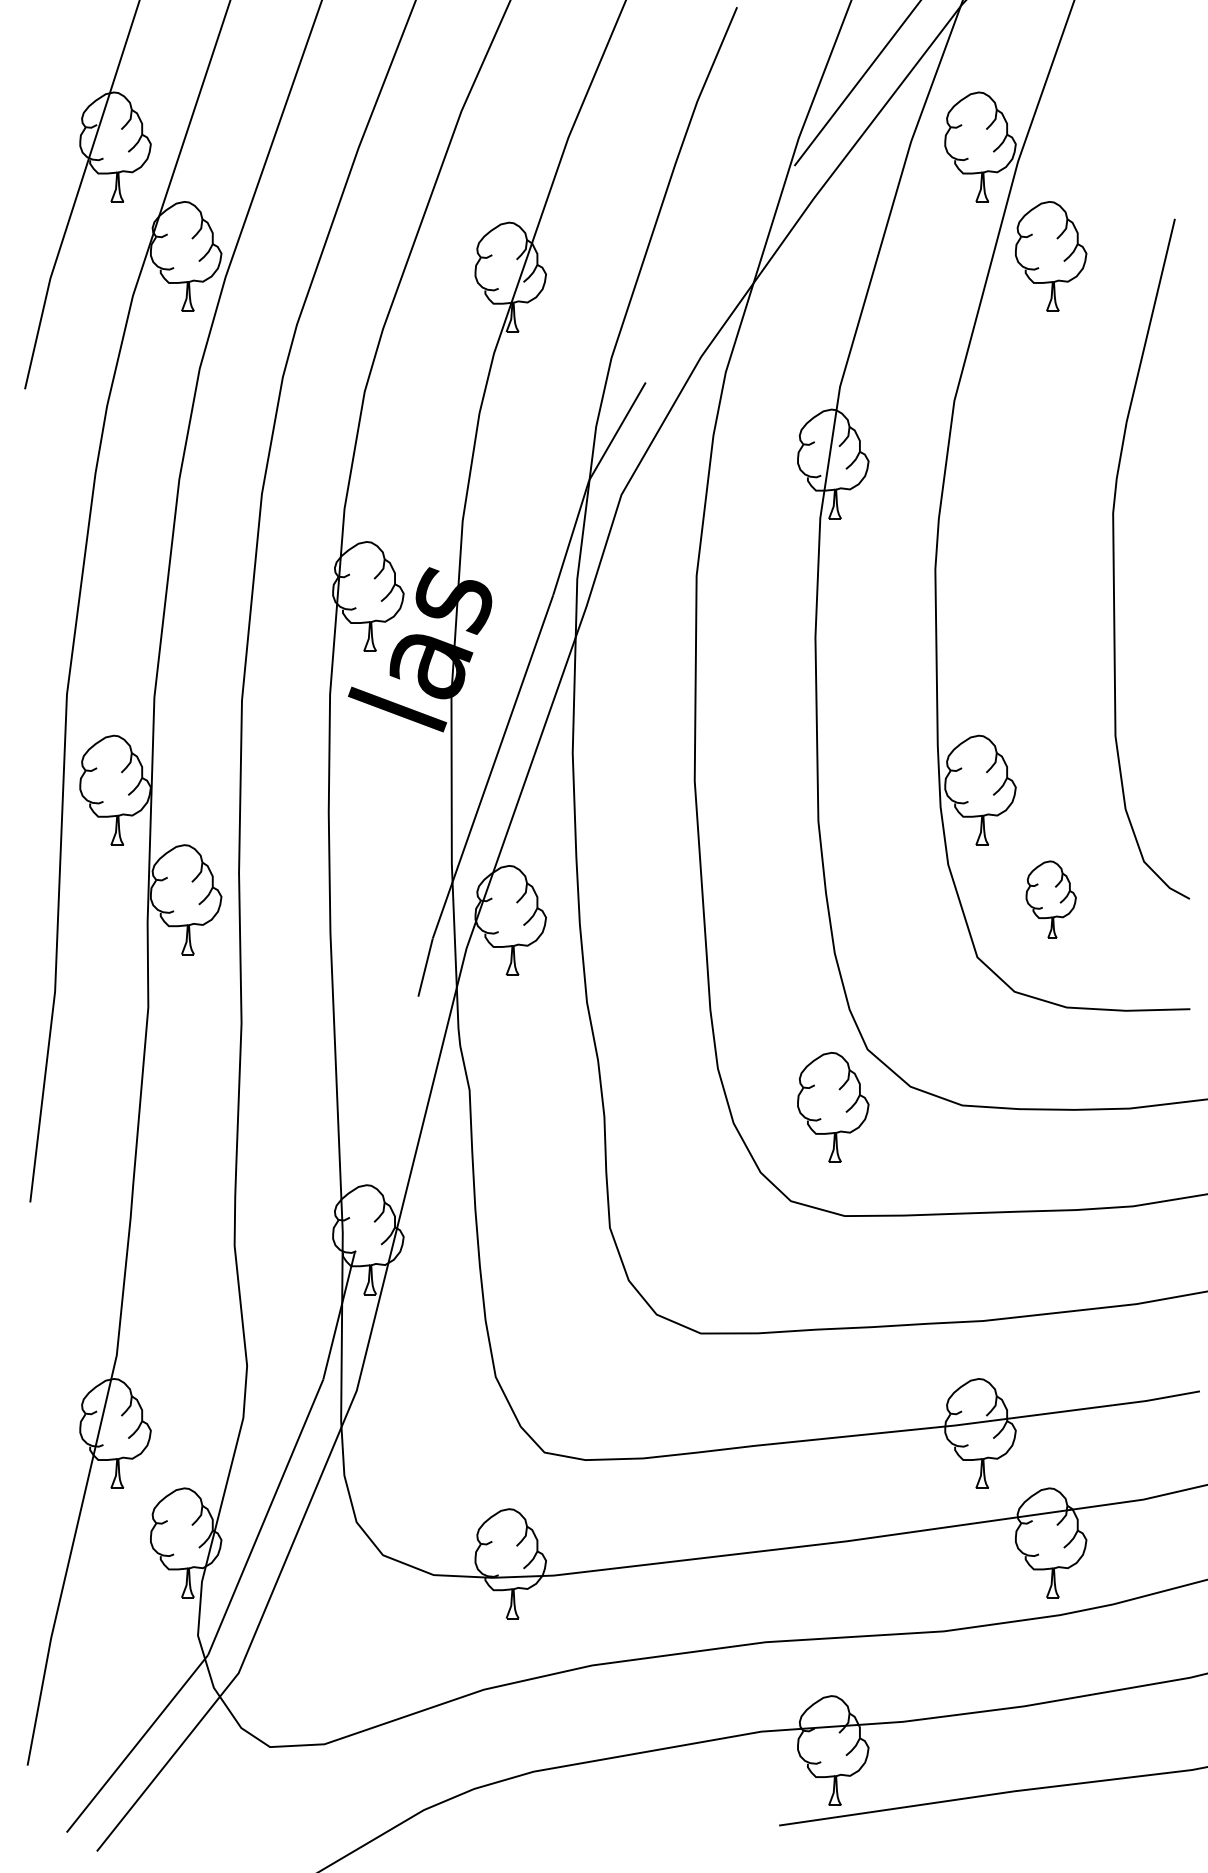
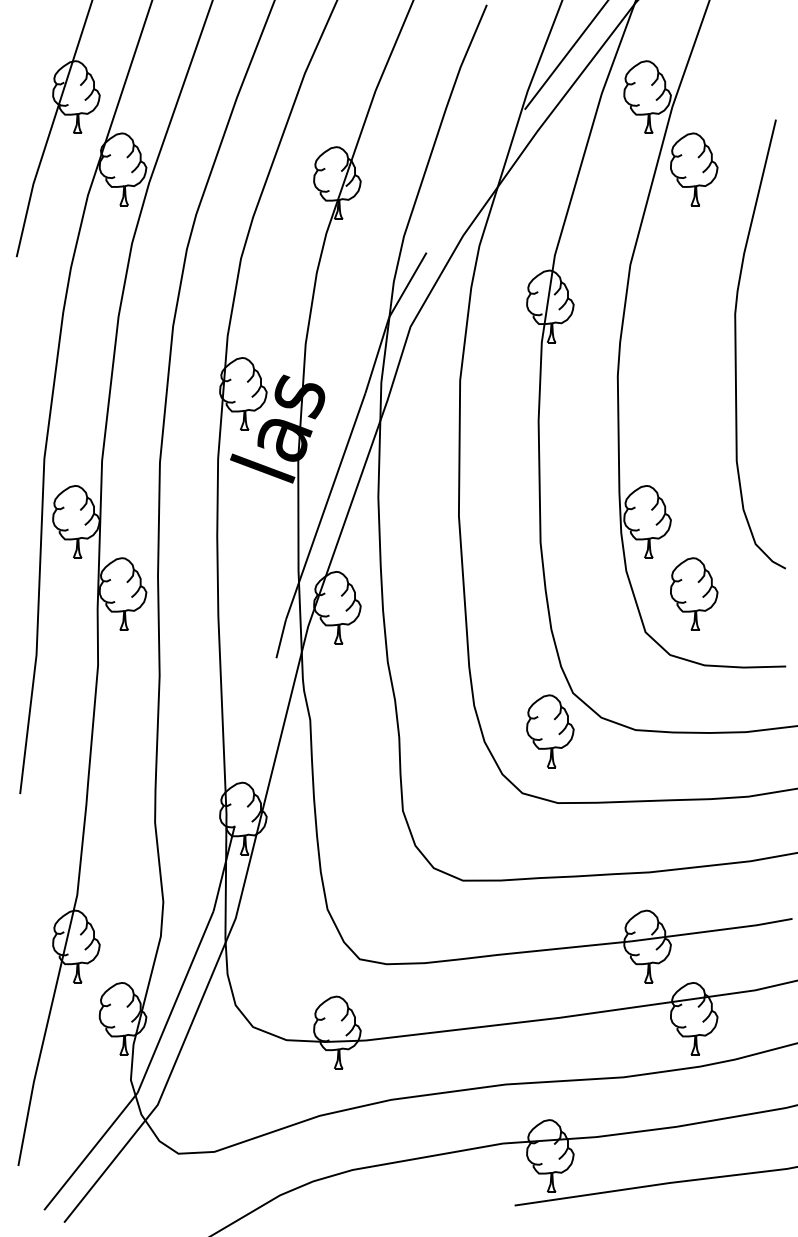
curve: (1115, 559) -> (736, 344), moved
part: (1051, 898) -> (694, 593), size x1.43

